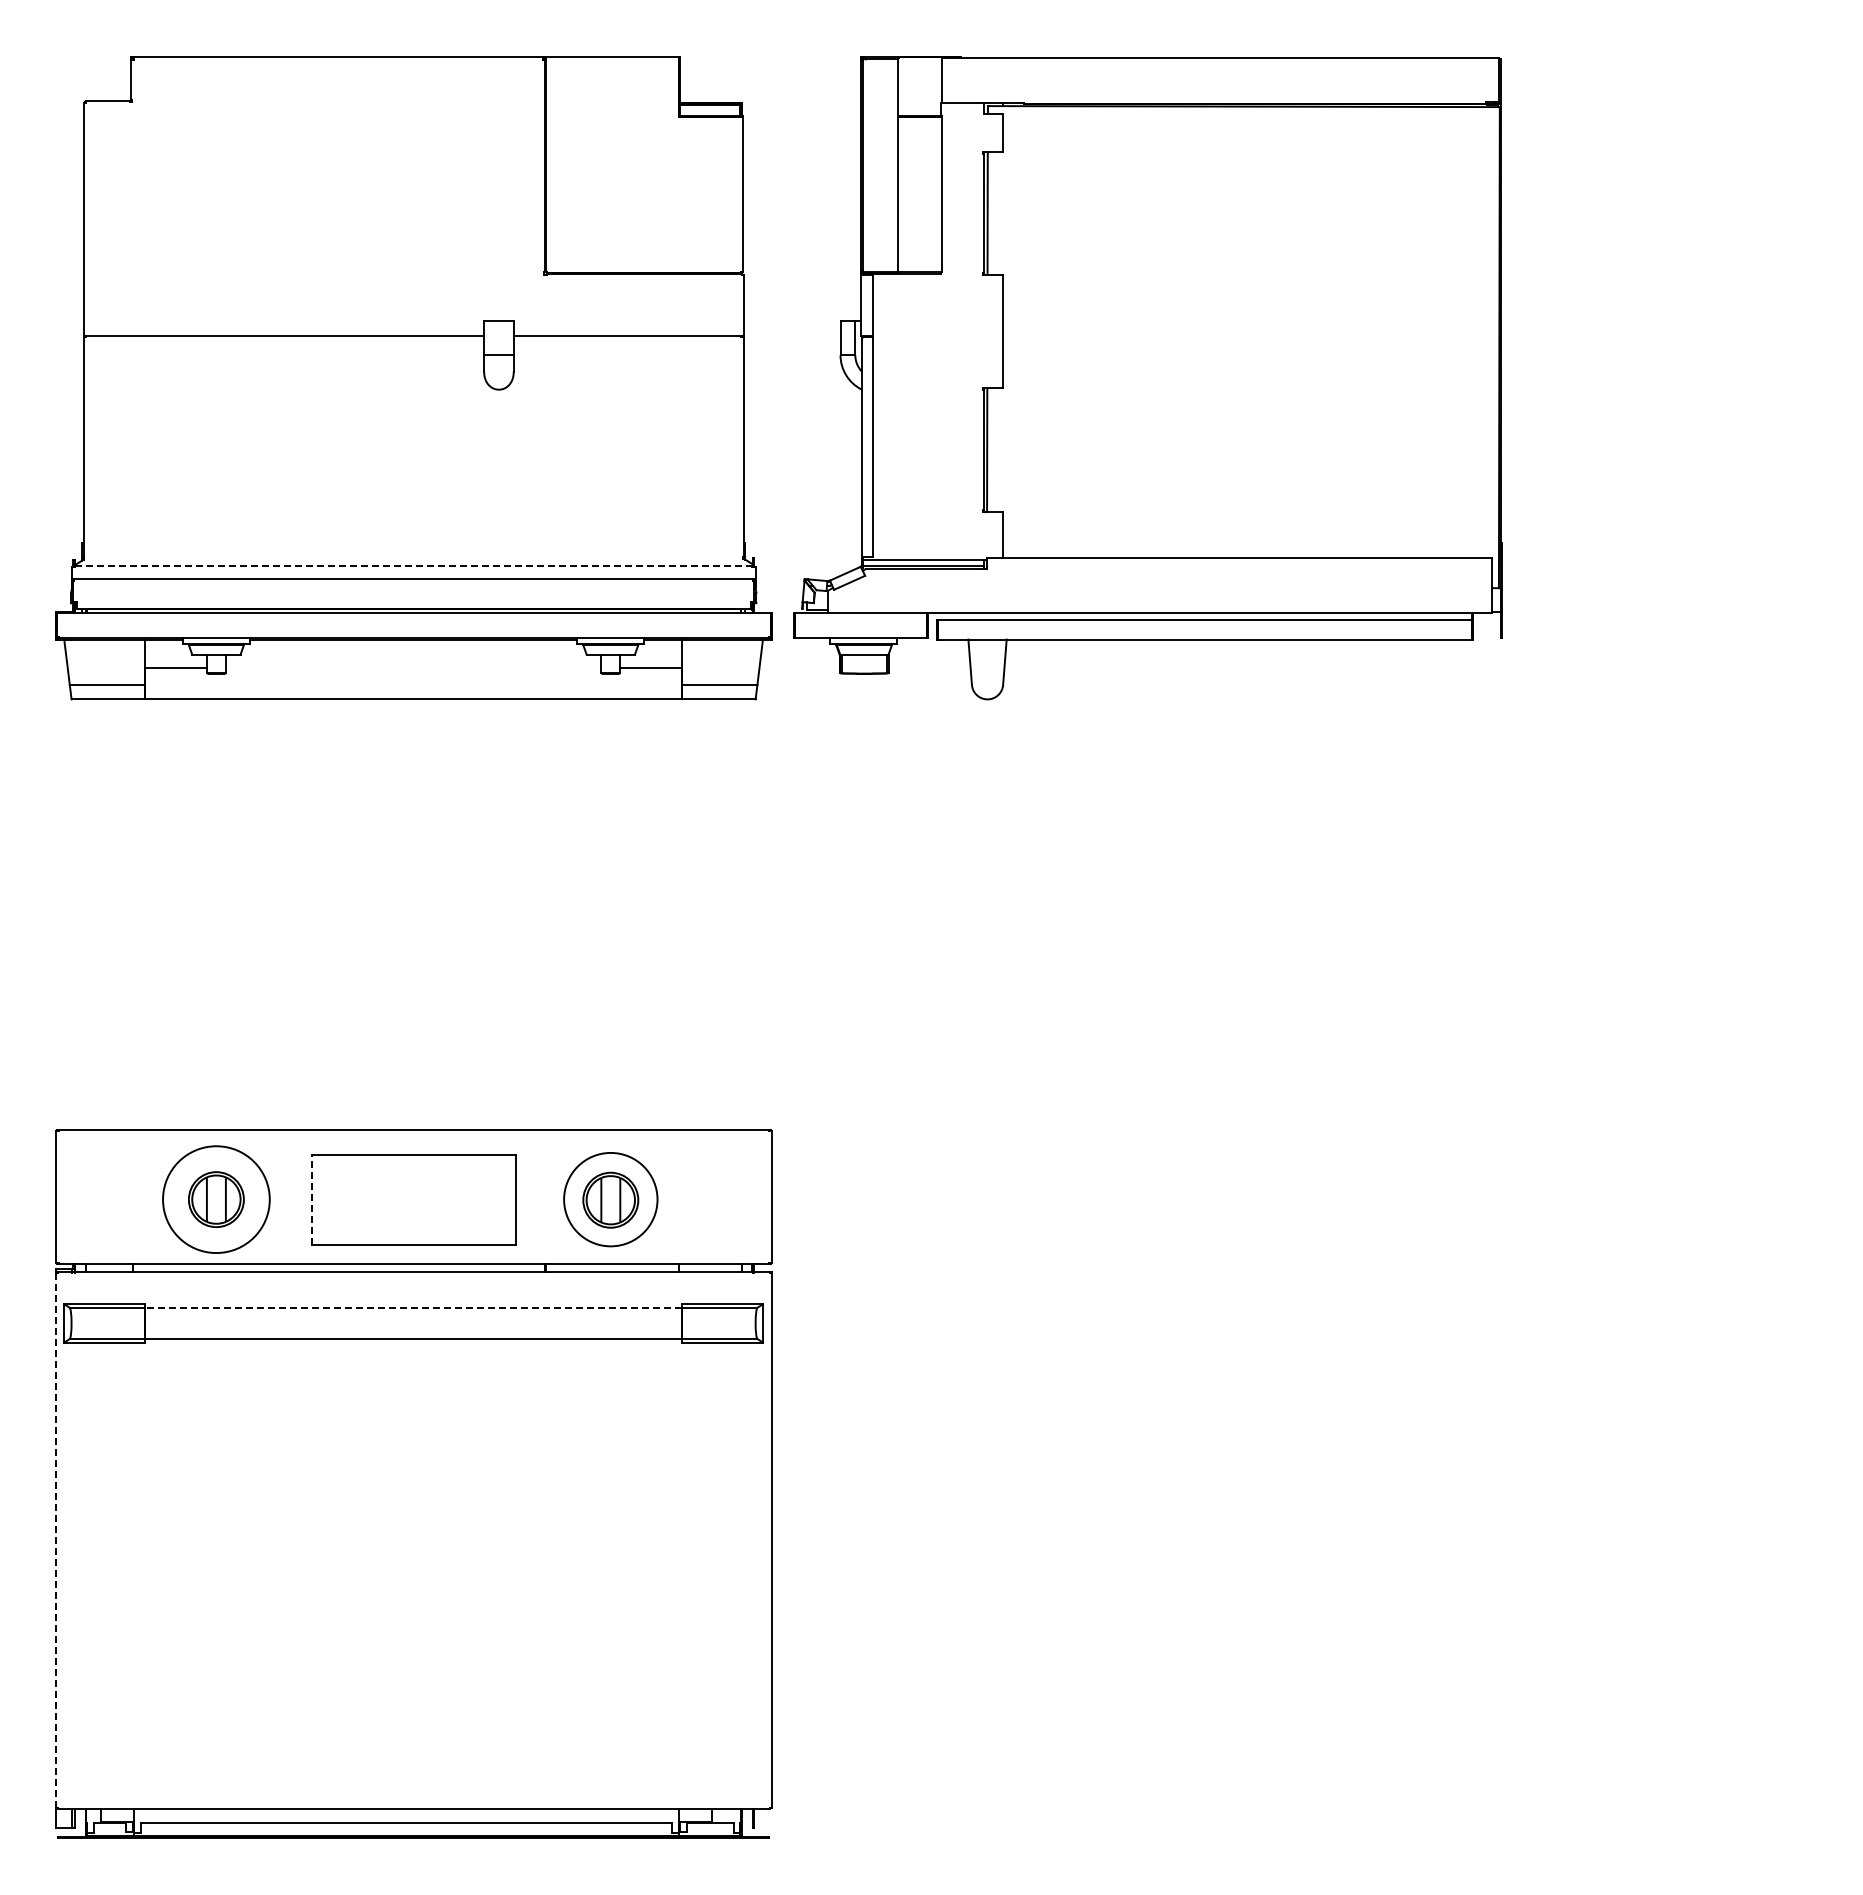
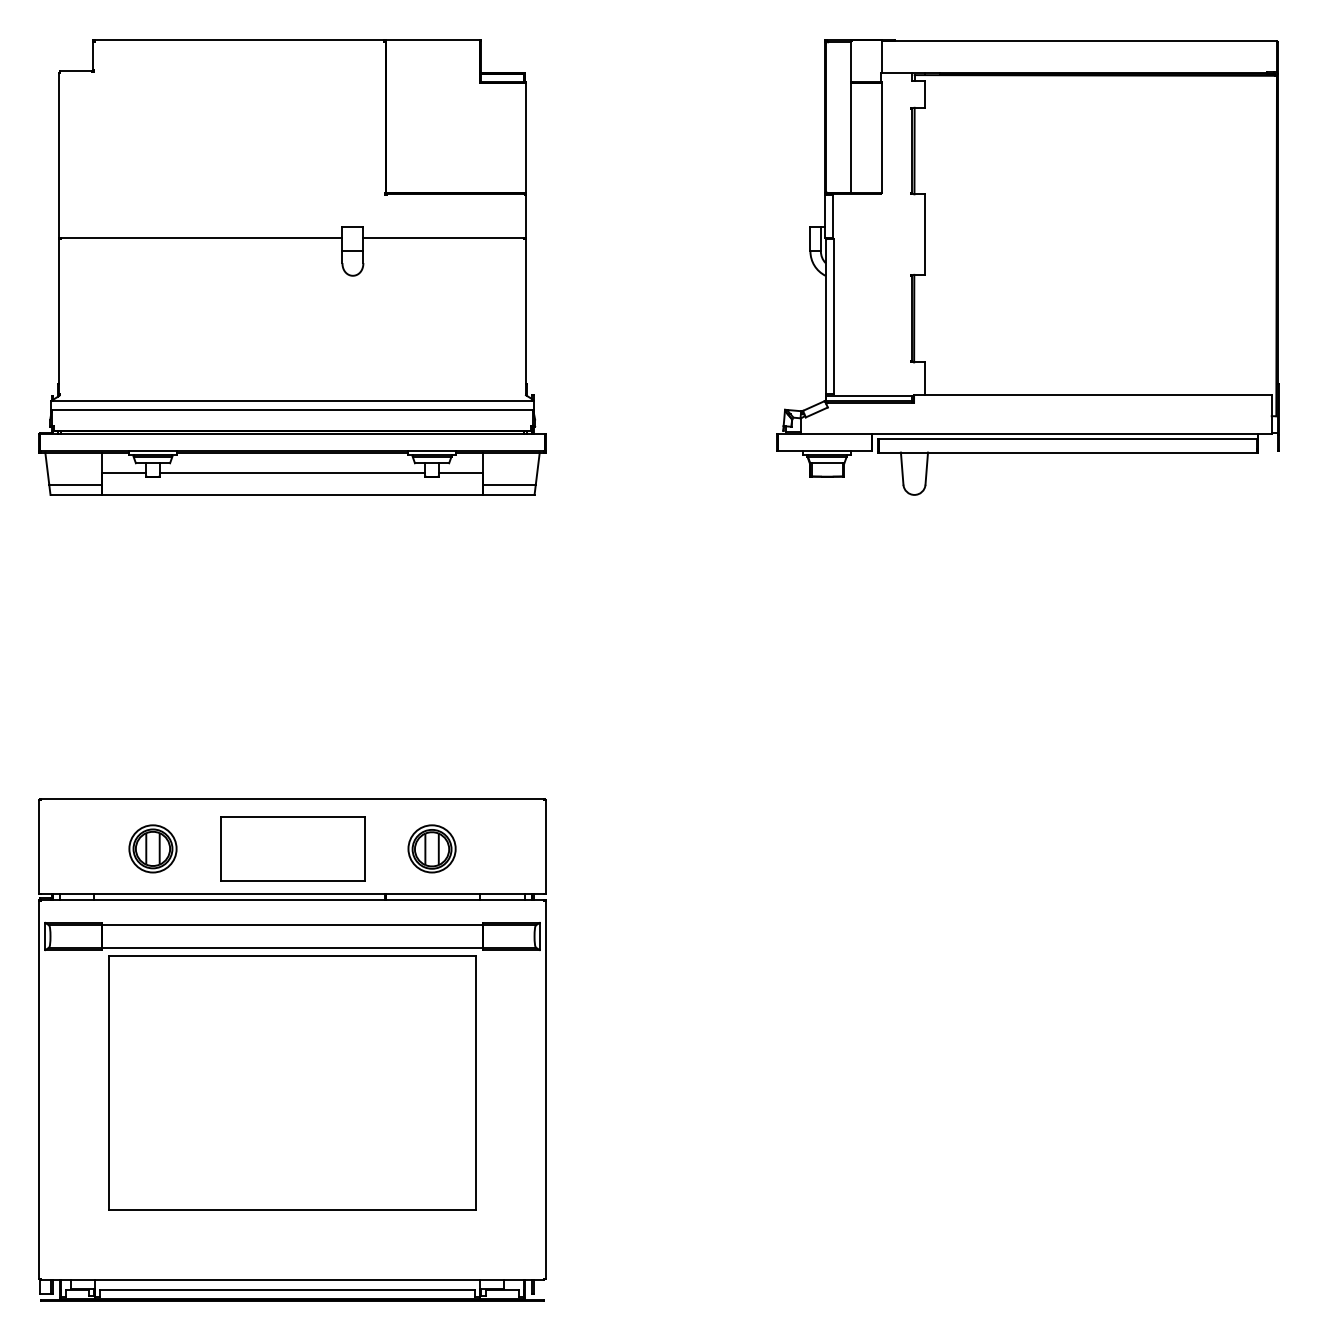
part: (1147, 378) -> (1027, 267), moved
line: (413, 566) -> (292, 400), dashed -> solid
line: (413, 668) -> (292, 473), added
circle: (216, 1199) -> (153, 848), size x0.62
line: (312, 1199) -> (220, 848), dashed -> solid
circle: (610, 1199) -> (431, 848), size x0.71
line: (413, 1307) -> (292, 925), dashed -> solid
part: (413, 1530) -> (292, 1083), added
line: (55, 1540) -> (39, 1090), dashed -> solid

